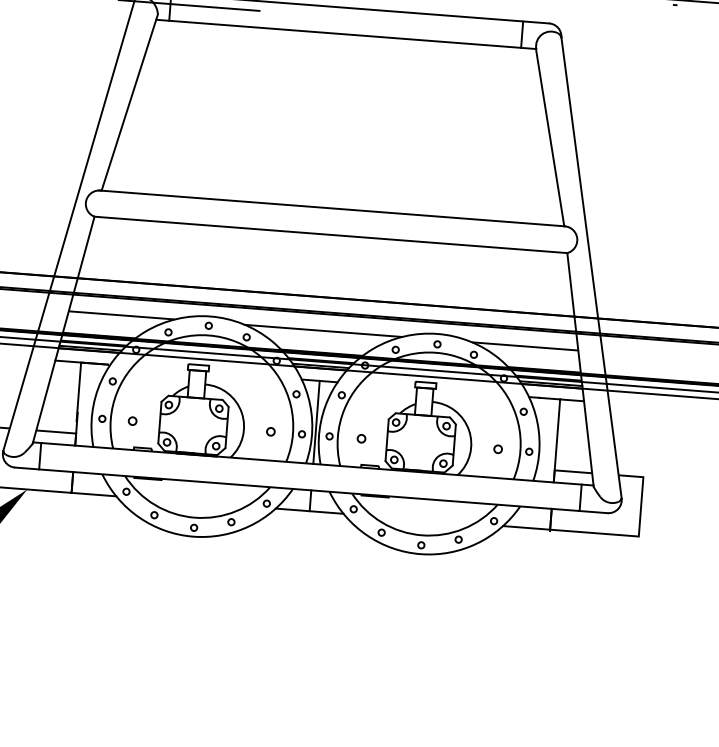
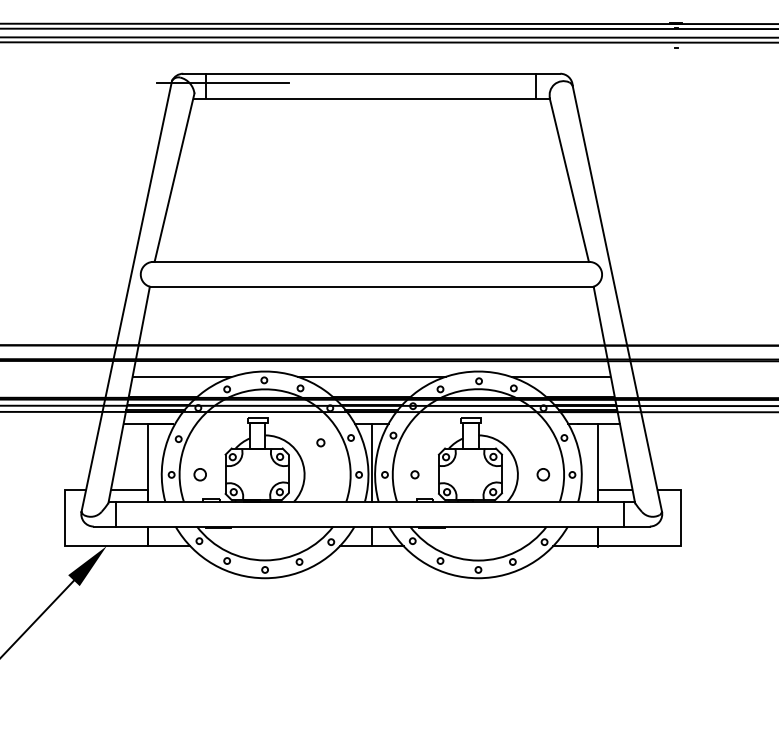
circle: (132, 420) -> (199, 474), size x1.6
circle: (270, 431) -> (320, 442), moved
circle: (497, 448) -> (542, 474), size x1.6

